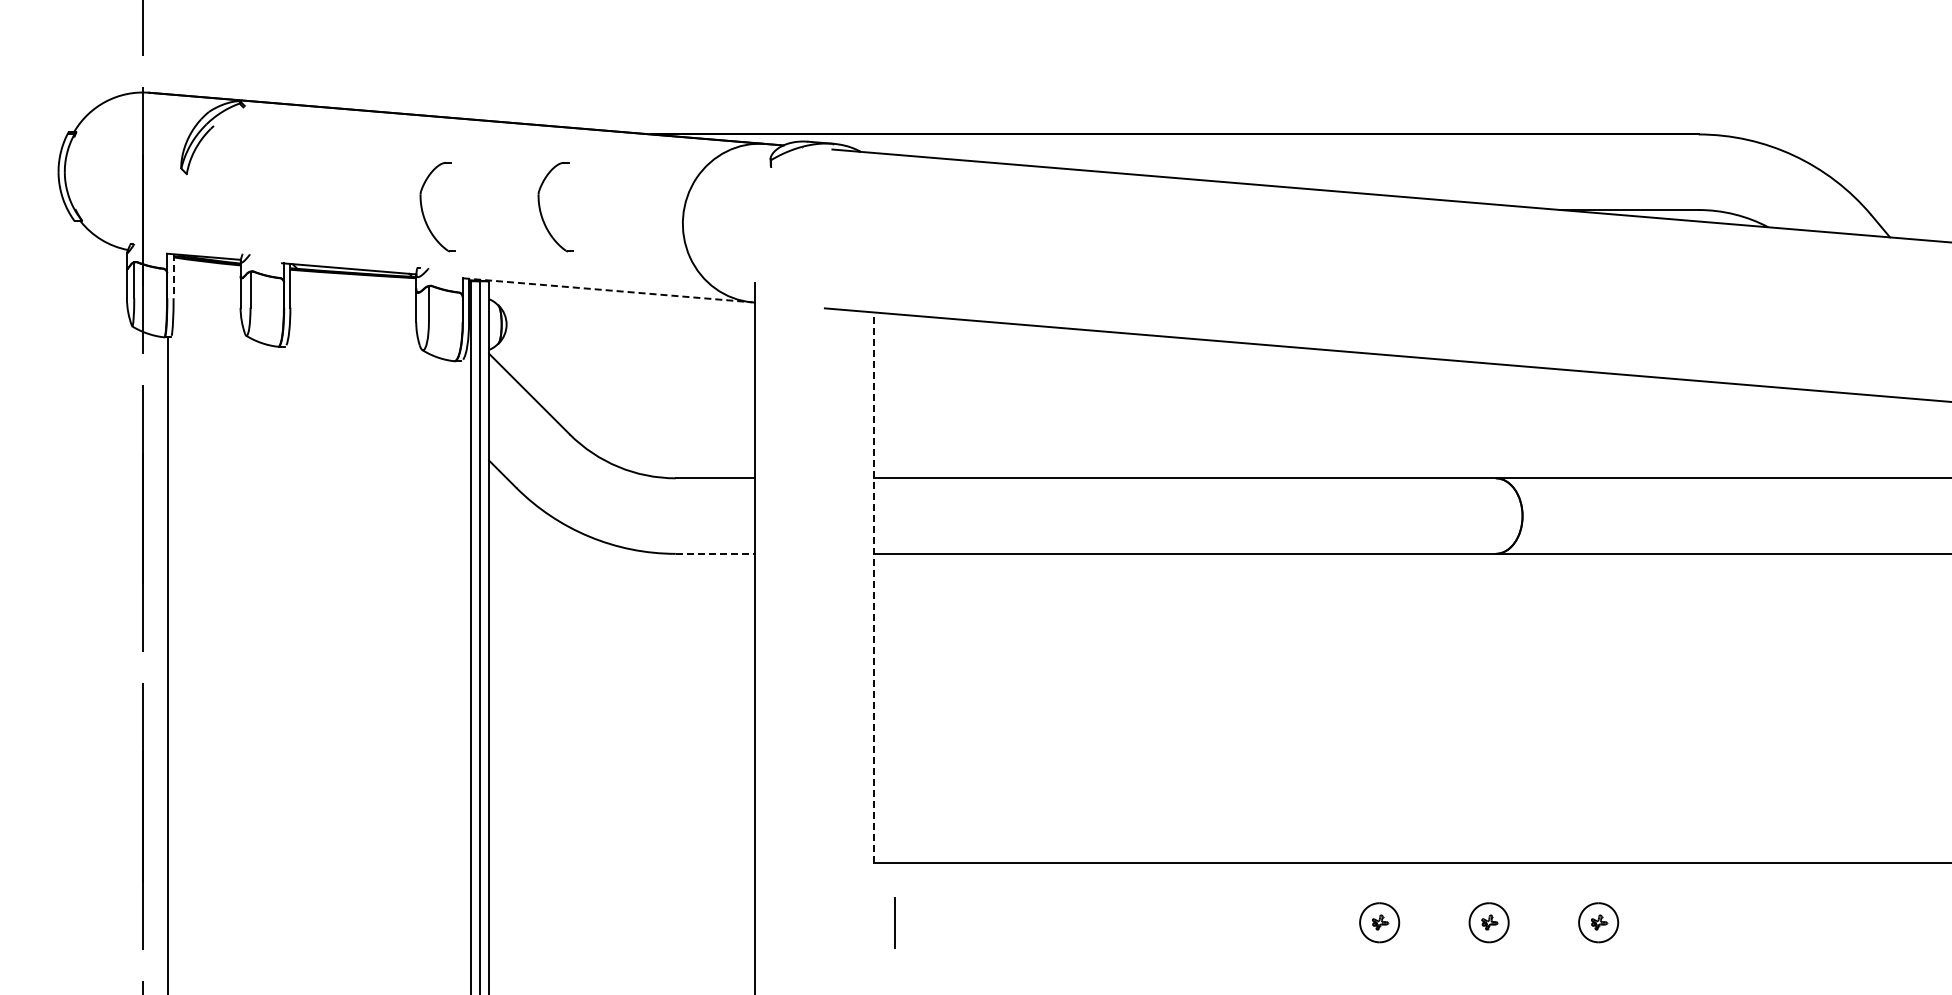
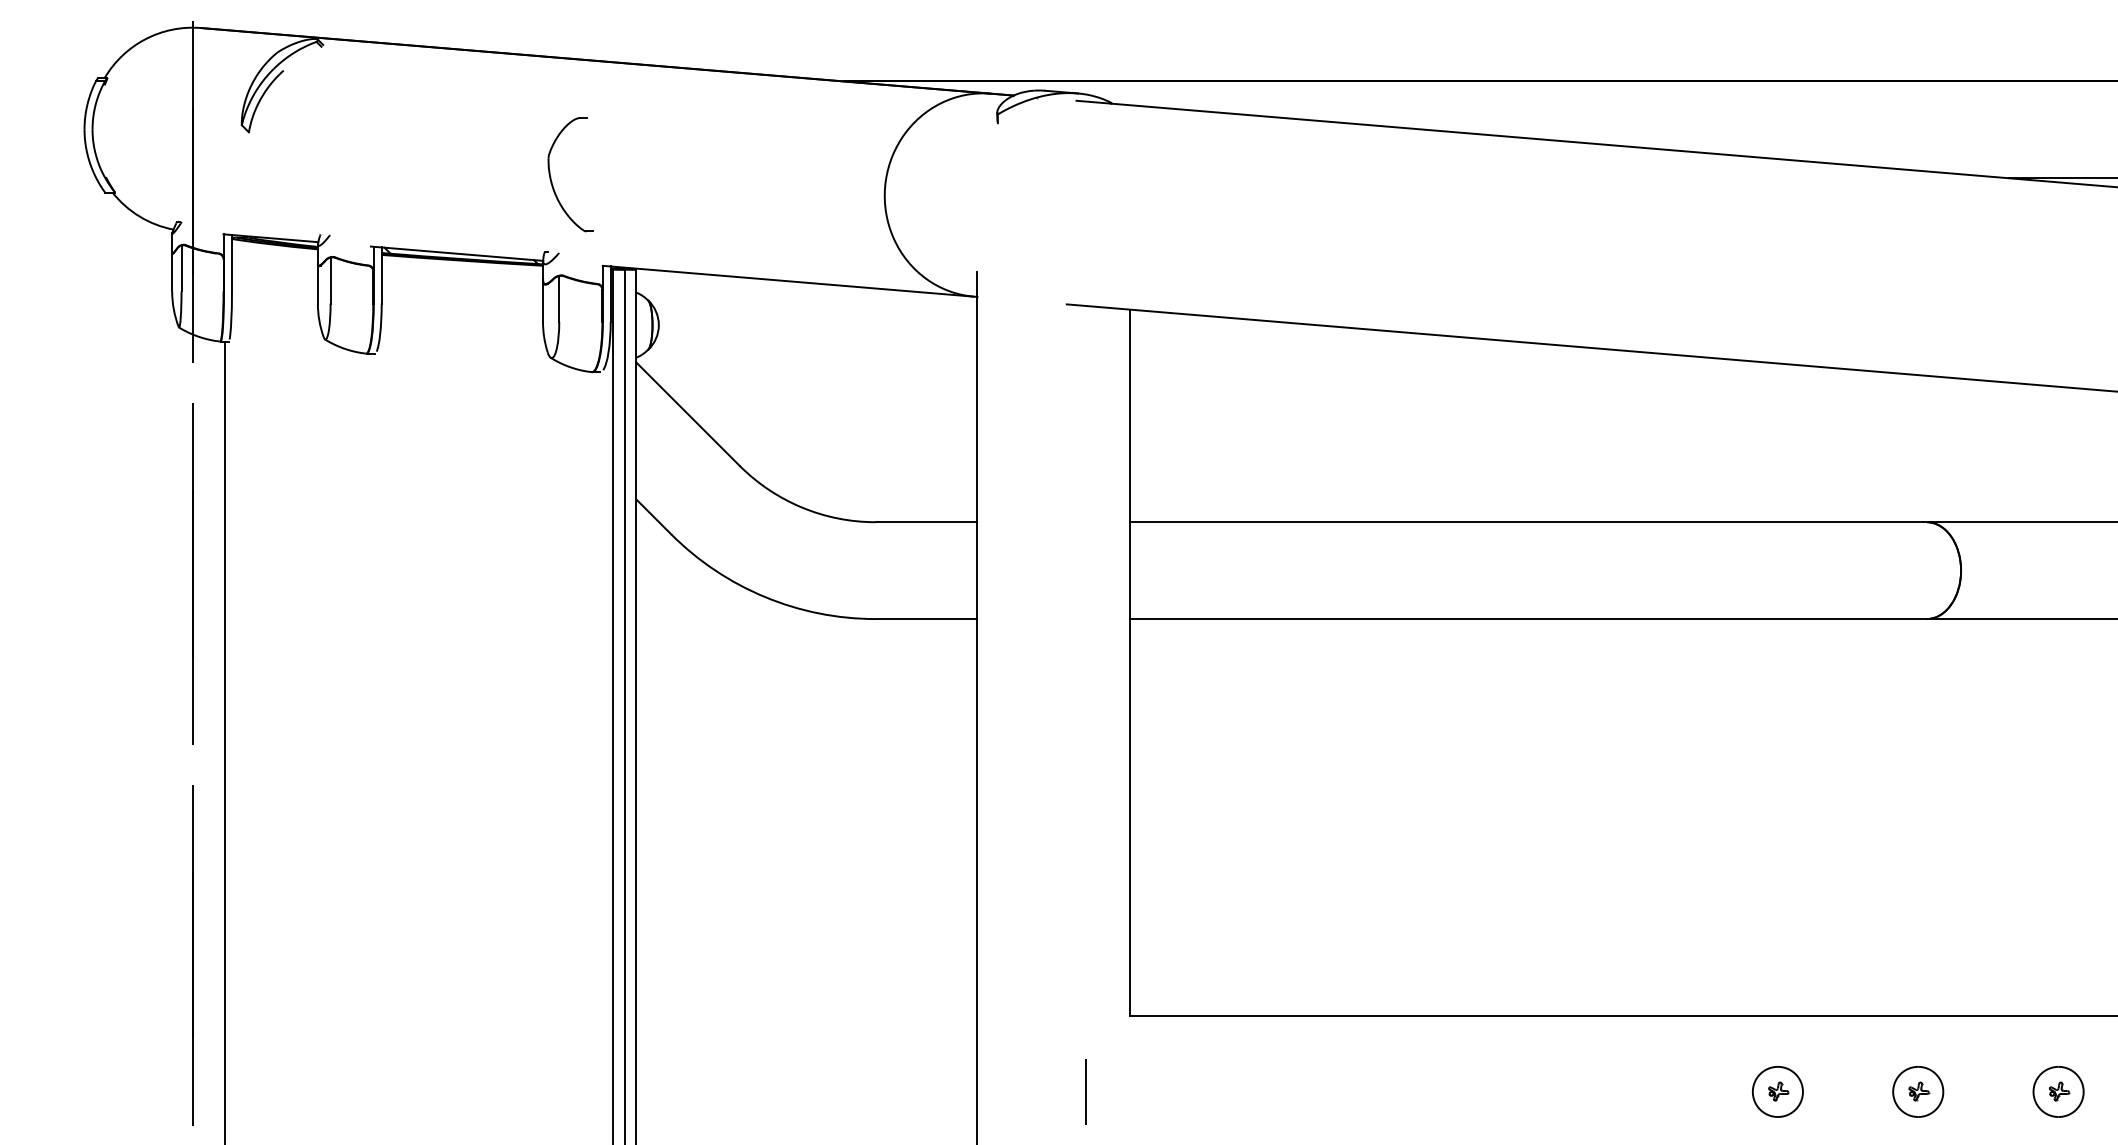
part: (541, 210) -> (703, 178), removed
line: (173, 276) -> (231, 263), dashed -> solid
line: (609, 290) -> (790, 281), dashed -> solid
line: (715, 553) -> (926, 618), dashed -> solid
line: (874, 587) -> (1130, 662), dashed -> solid
line: (894, 922) -> (1085, 1091), moved

